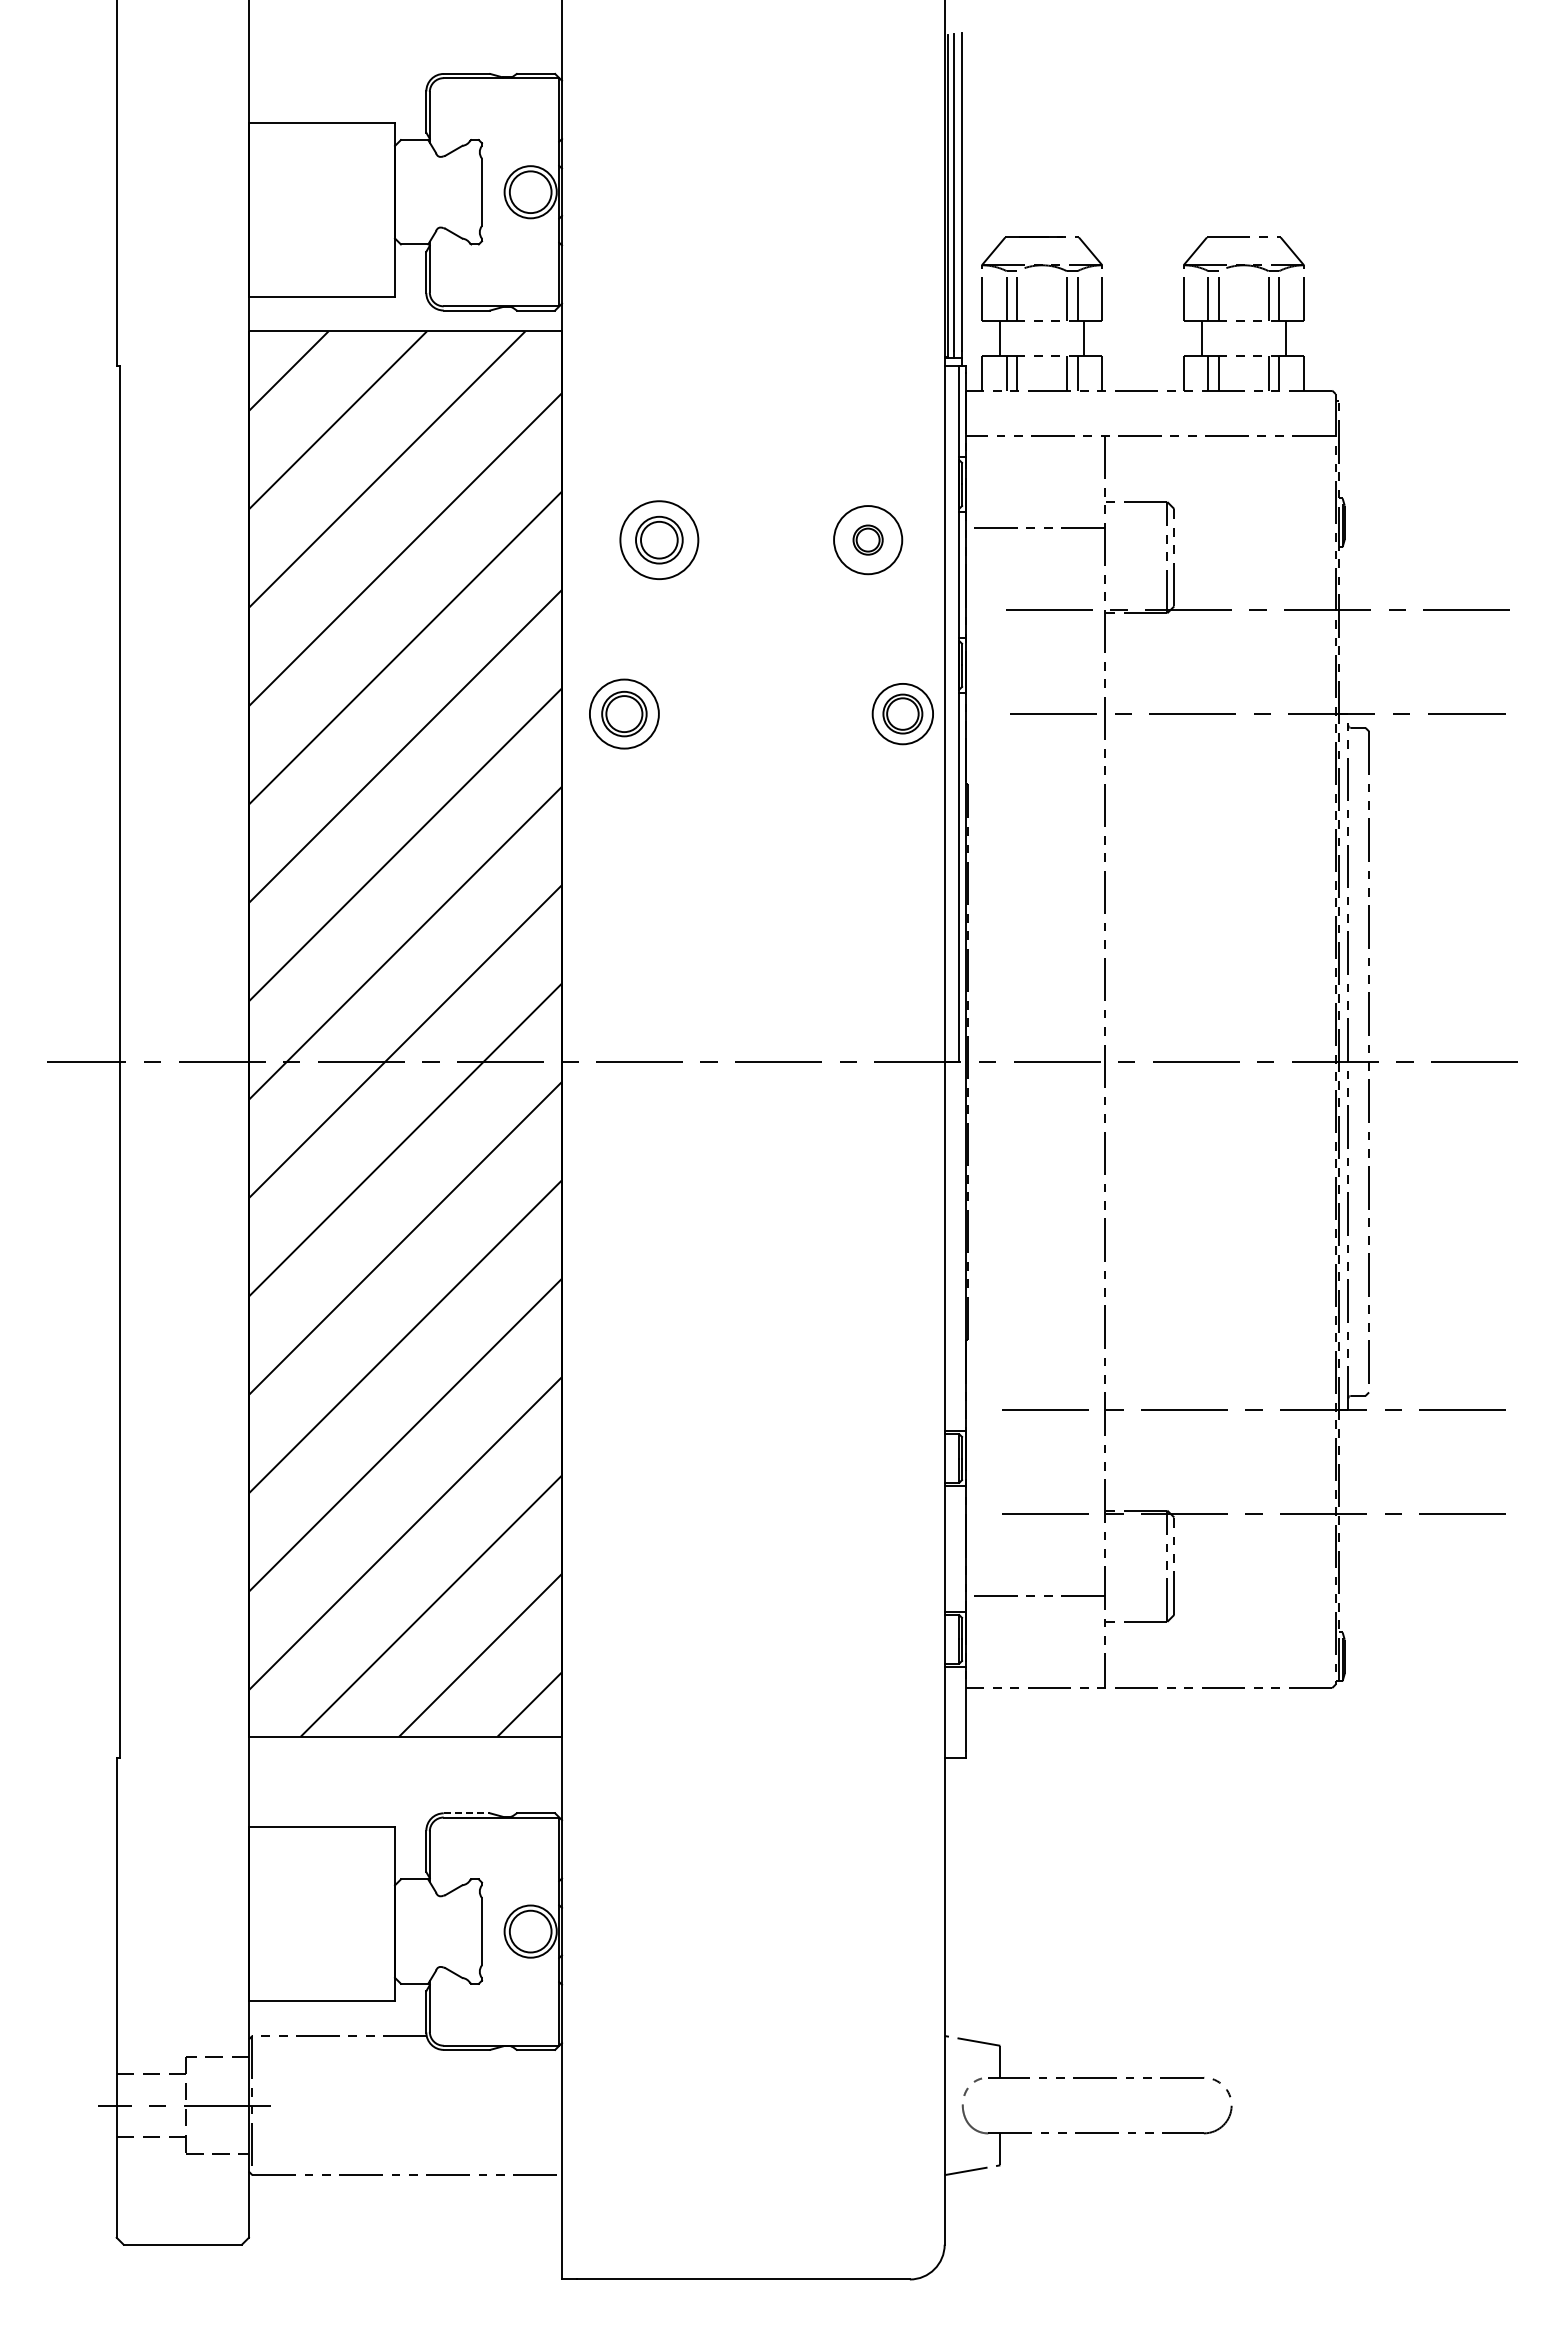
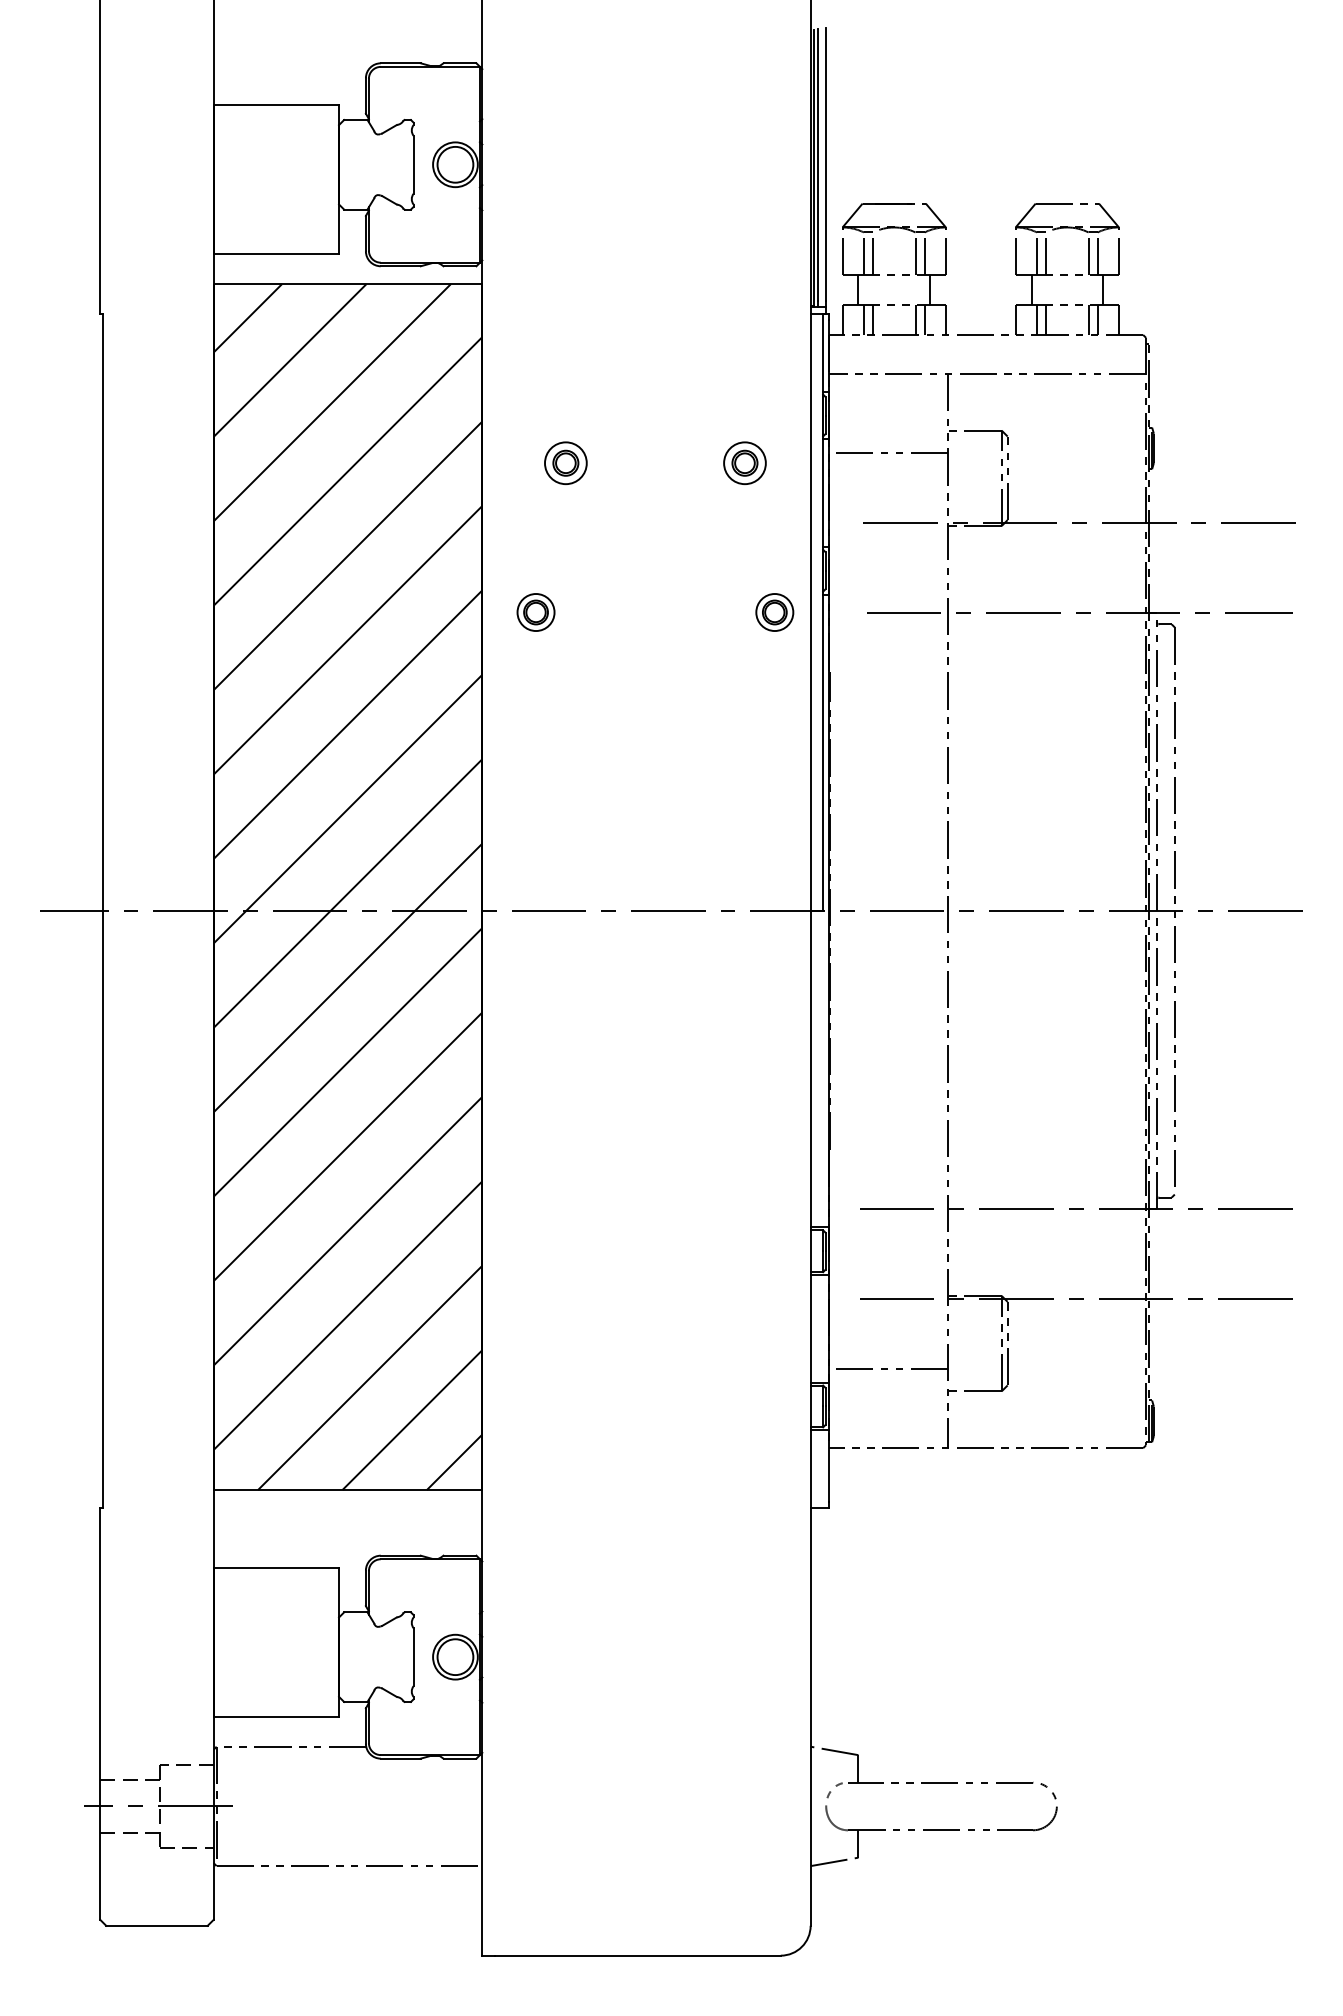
part: (659, 539) -> (565, 462), size x0.62
circle: (867, 539) -> (744, 462), size x0.71
part: (624, 713) -> (535, 612), size x0.62
part: (902, 713) -> (774, 612), size x0.71
line: (467, 1813) -> (401, 1555), dashed -> solid

